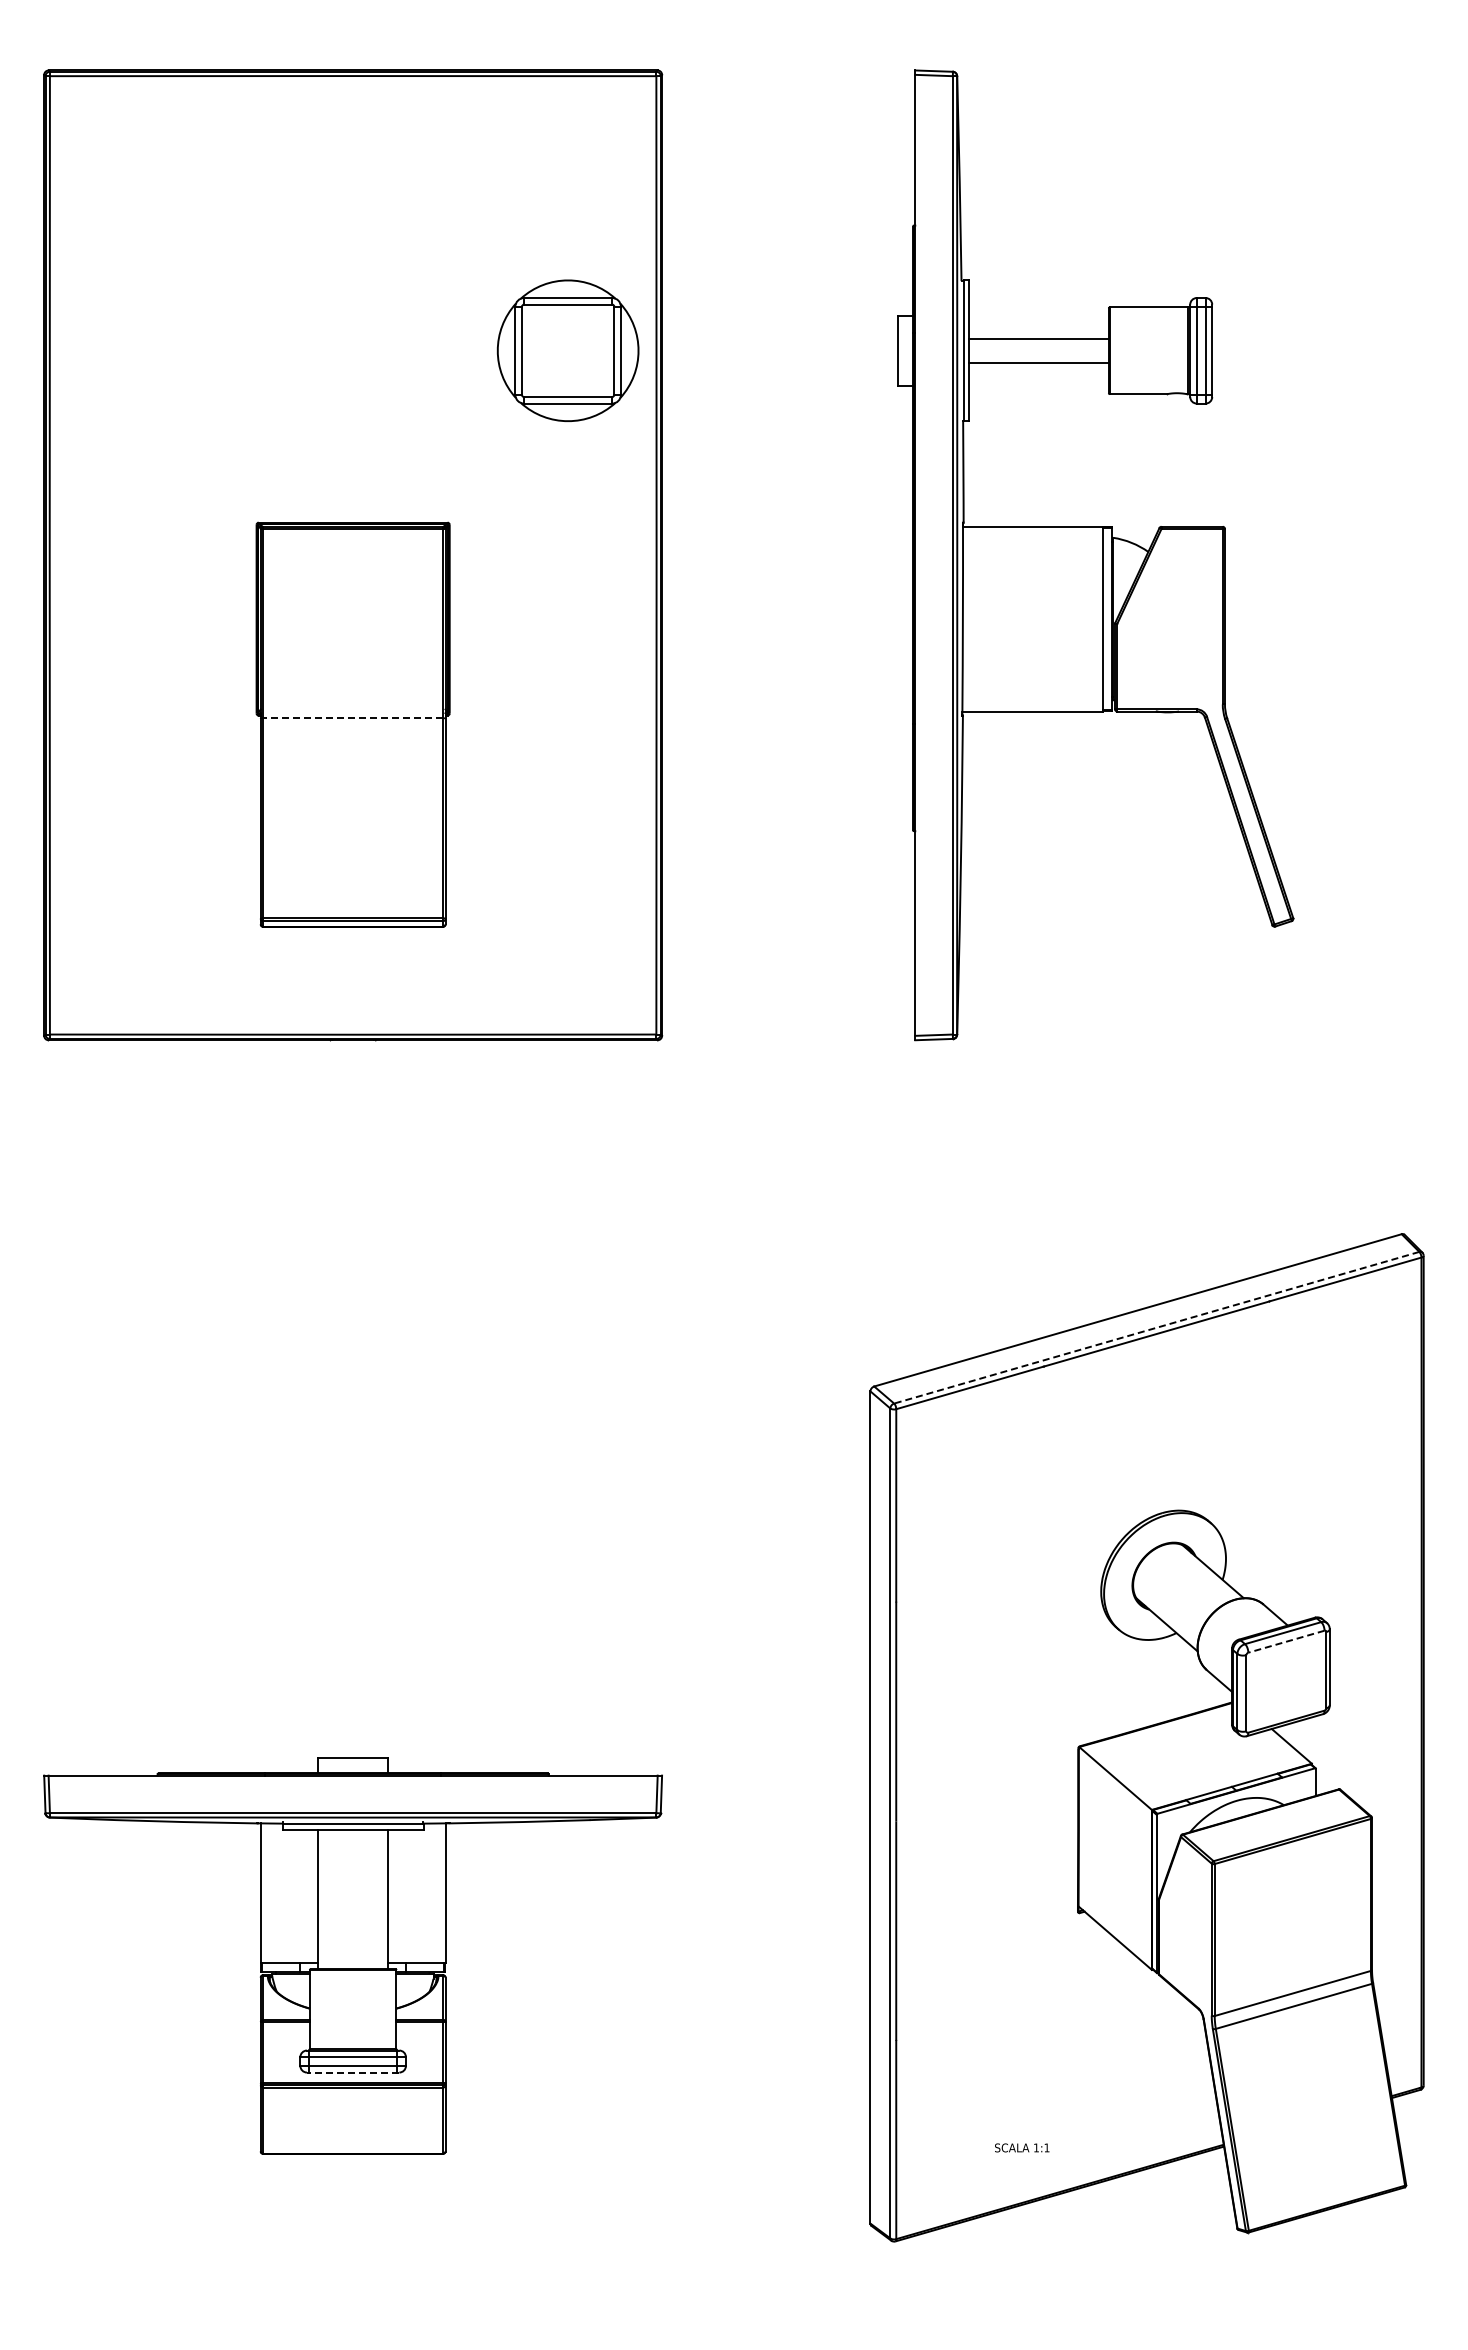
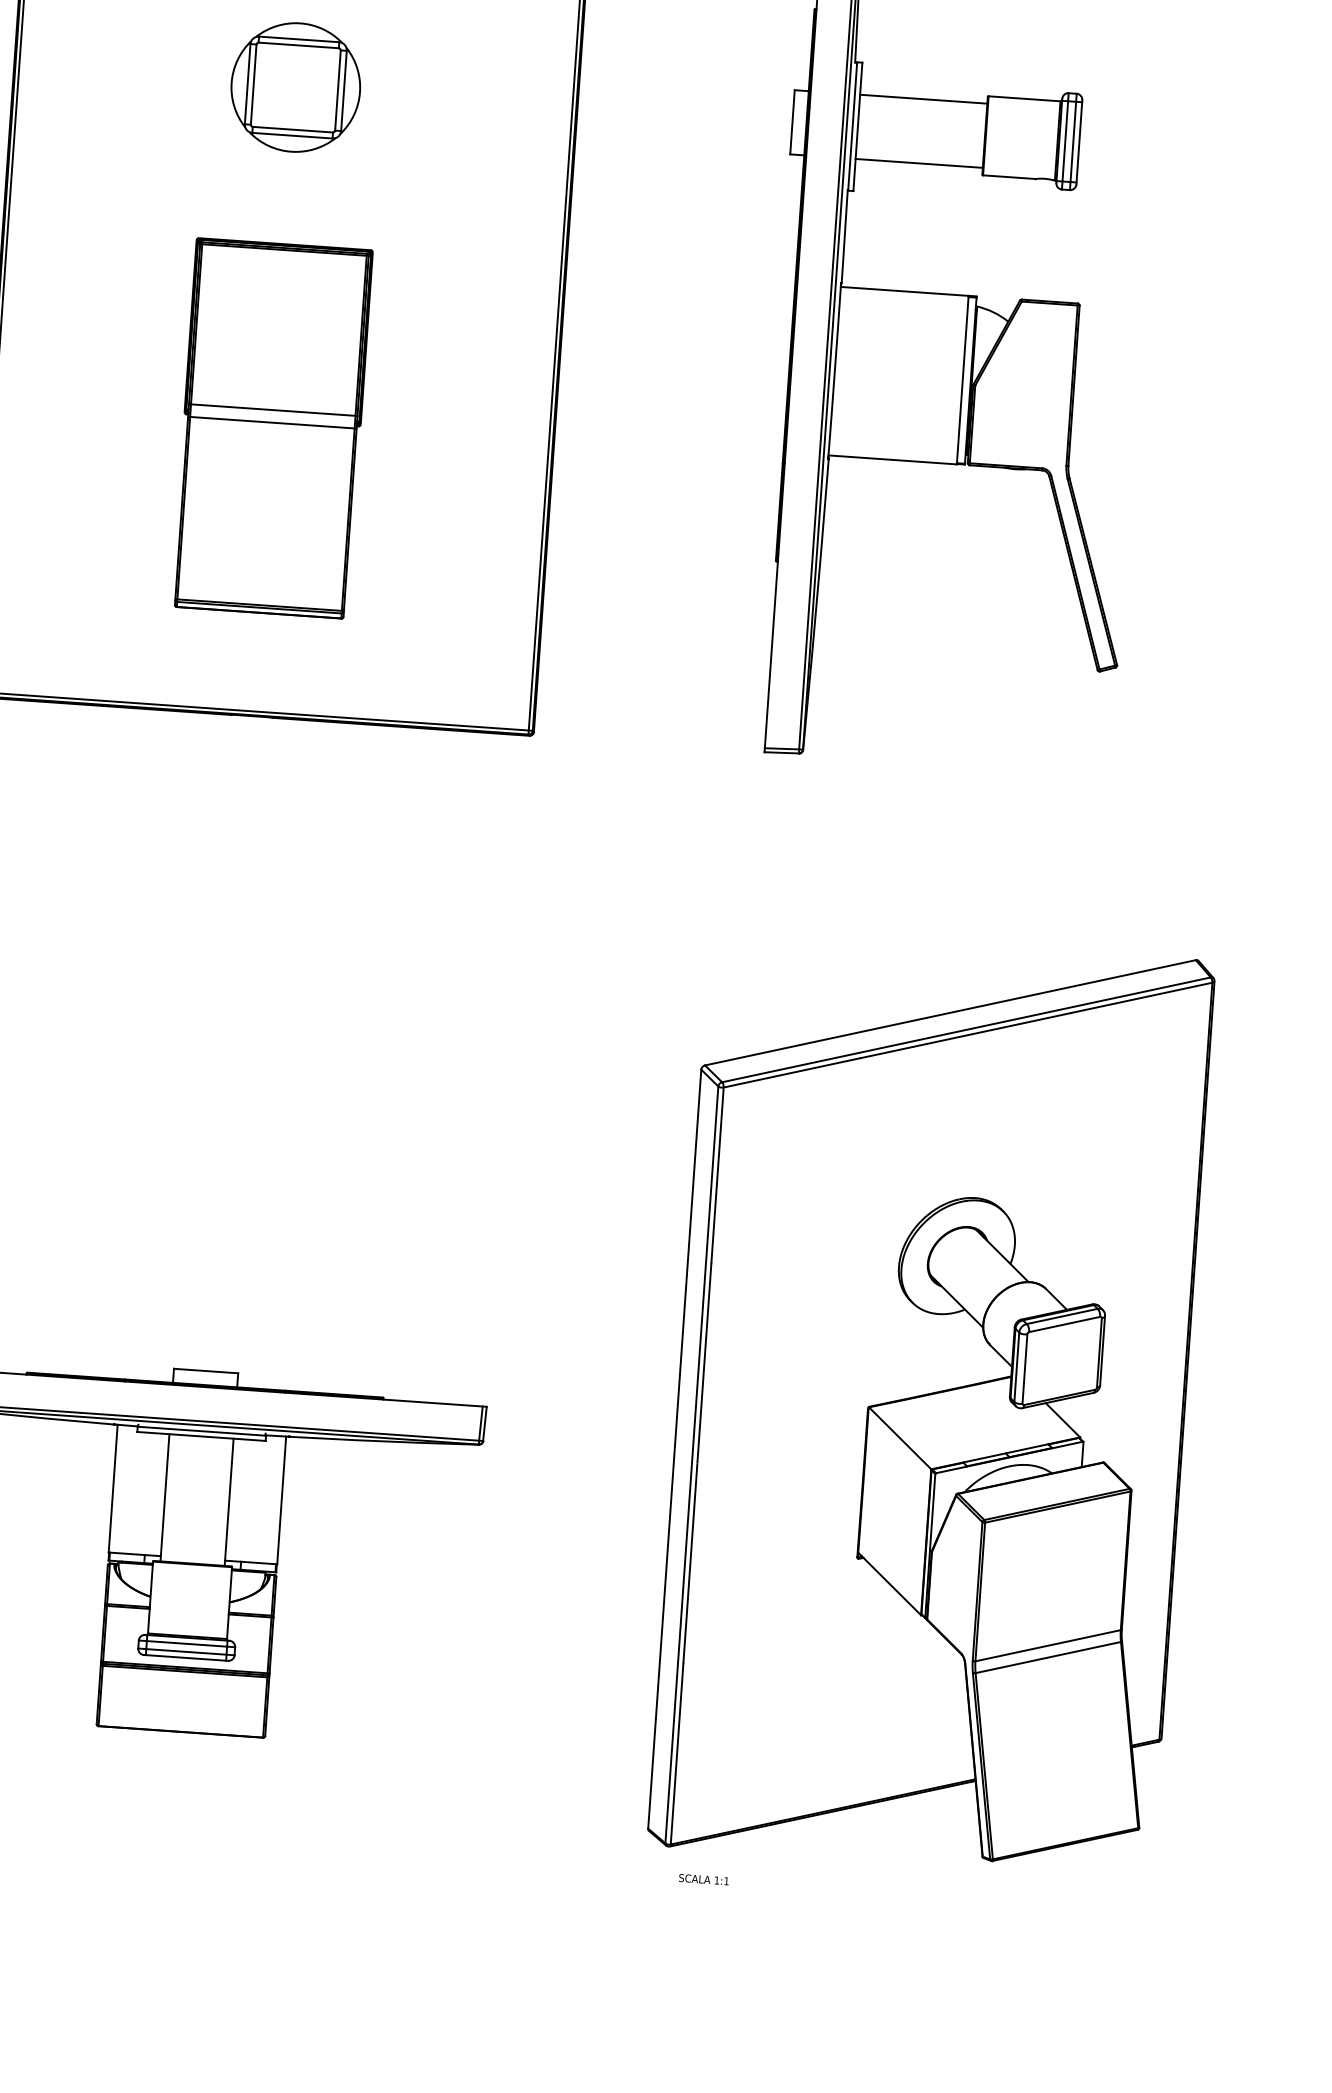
line: (1038, 339) -> (918, 163), moved
part: (567, 350) -> (295, 87), moved
line: (1038, 362) -> (923, 99), moved
line: (352, 704) -> (272, 410), added
line: (352, 718) -> (271, 422), dashed -> solid
line: (1156, 1327) -> (966, 1029), dashed -> solid
line: (1286, 1641) -> (1064, 1324), dashed -> solid
line: (352, 2072) -> (185, 1657), dashed -> solid
text: (1022, 2147) -> (704, 1879), moved

